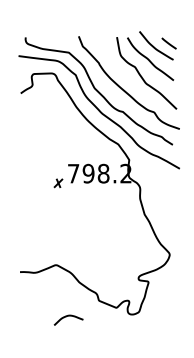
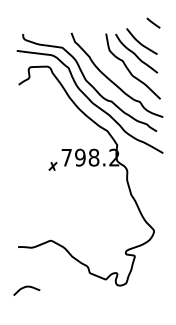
line: (168, 43) -> (152, 23), moved
curve: (66, 317) -> (24, 288), moved

